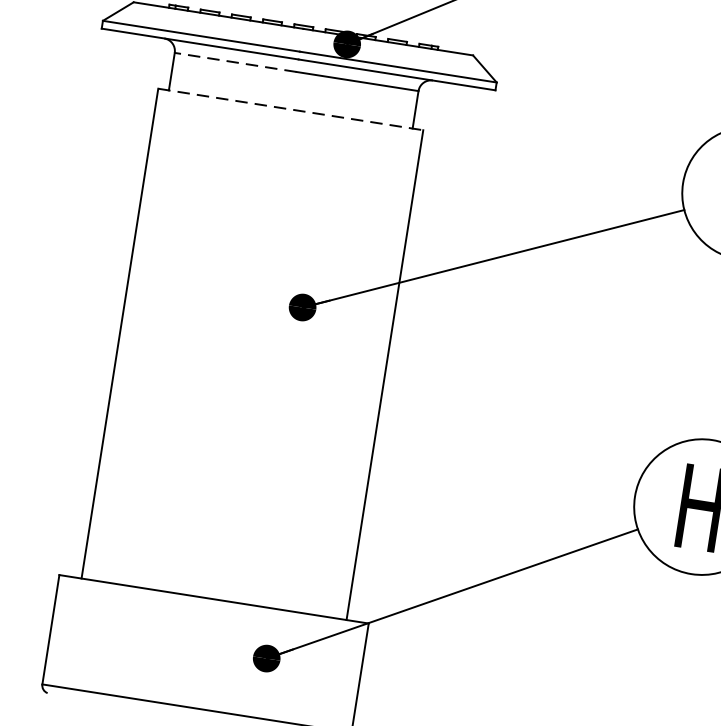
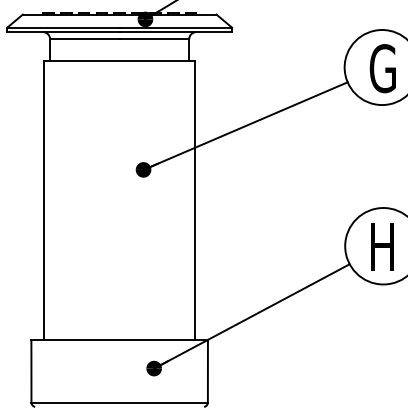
line: (234, 62) -> (84, 39), dashed -> solid
line: (290, 109) -> (119, 60), dashed -> solid

